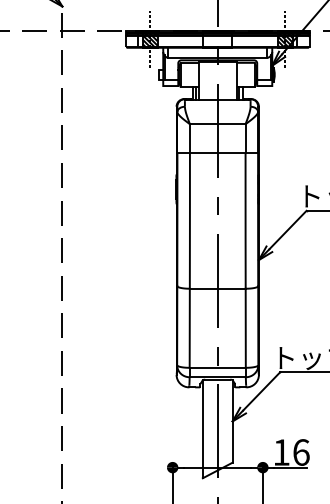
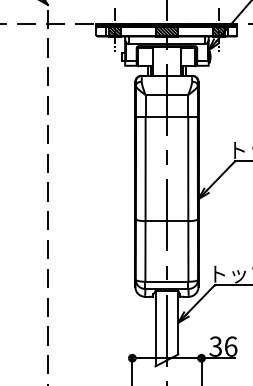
hatch: (217, 38) -> (166, 29), added
text: (281, 452) -> (215, 346), 16 -> 36

